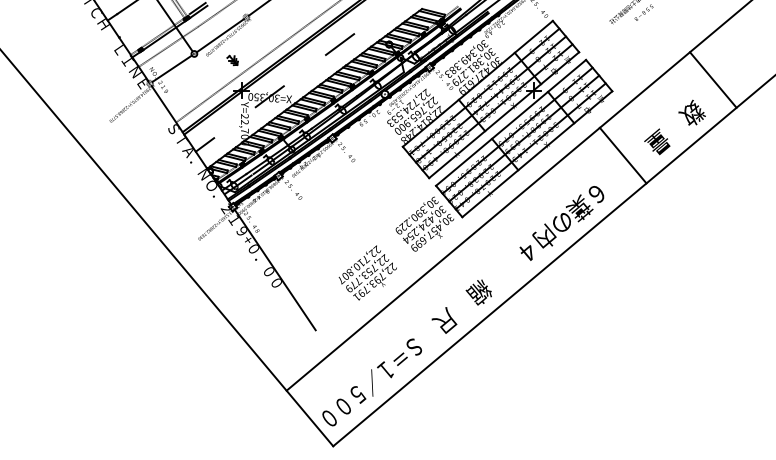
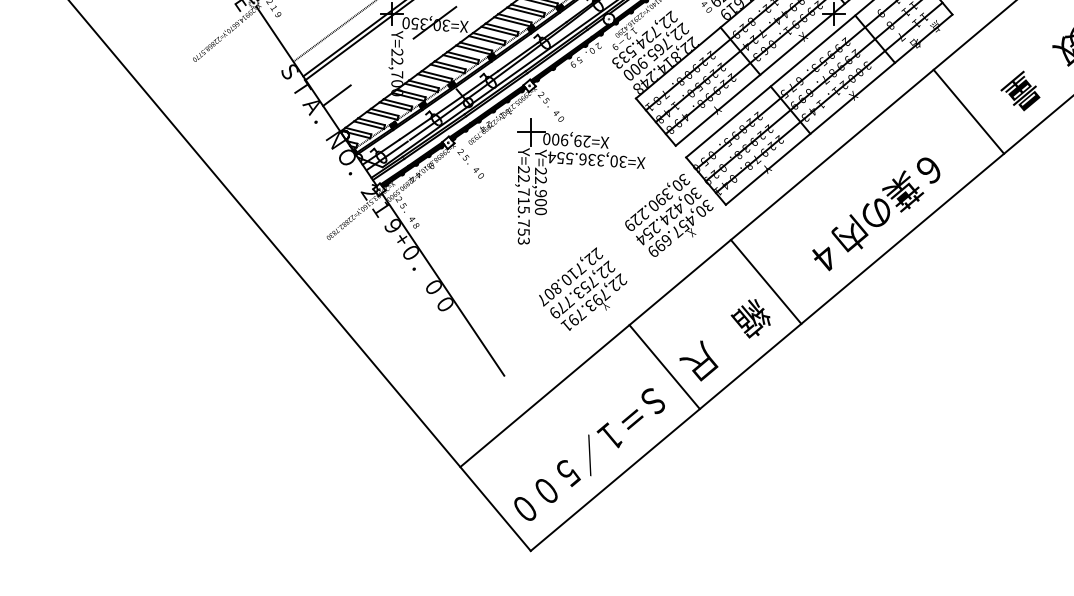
part: (365, 190) -> (579, 164), added
line: (488, 267) -> (765, 280), added
line: (421, 324) -> (664, 366), added

